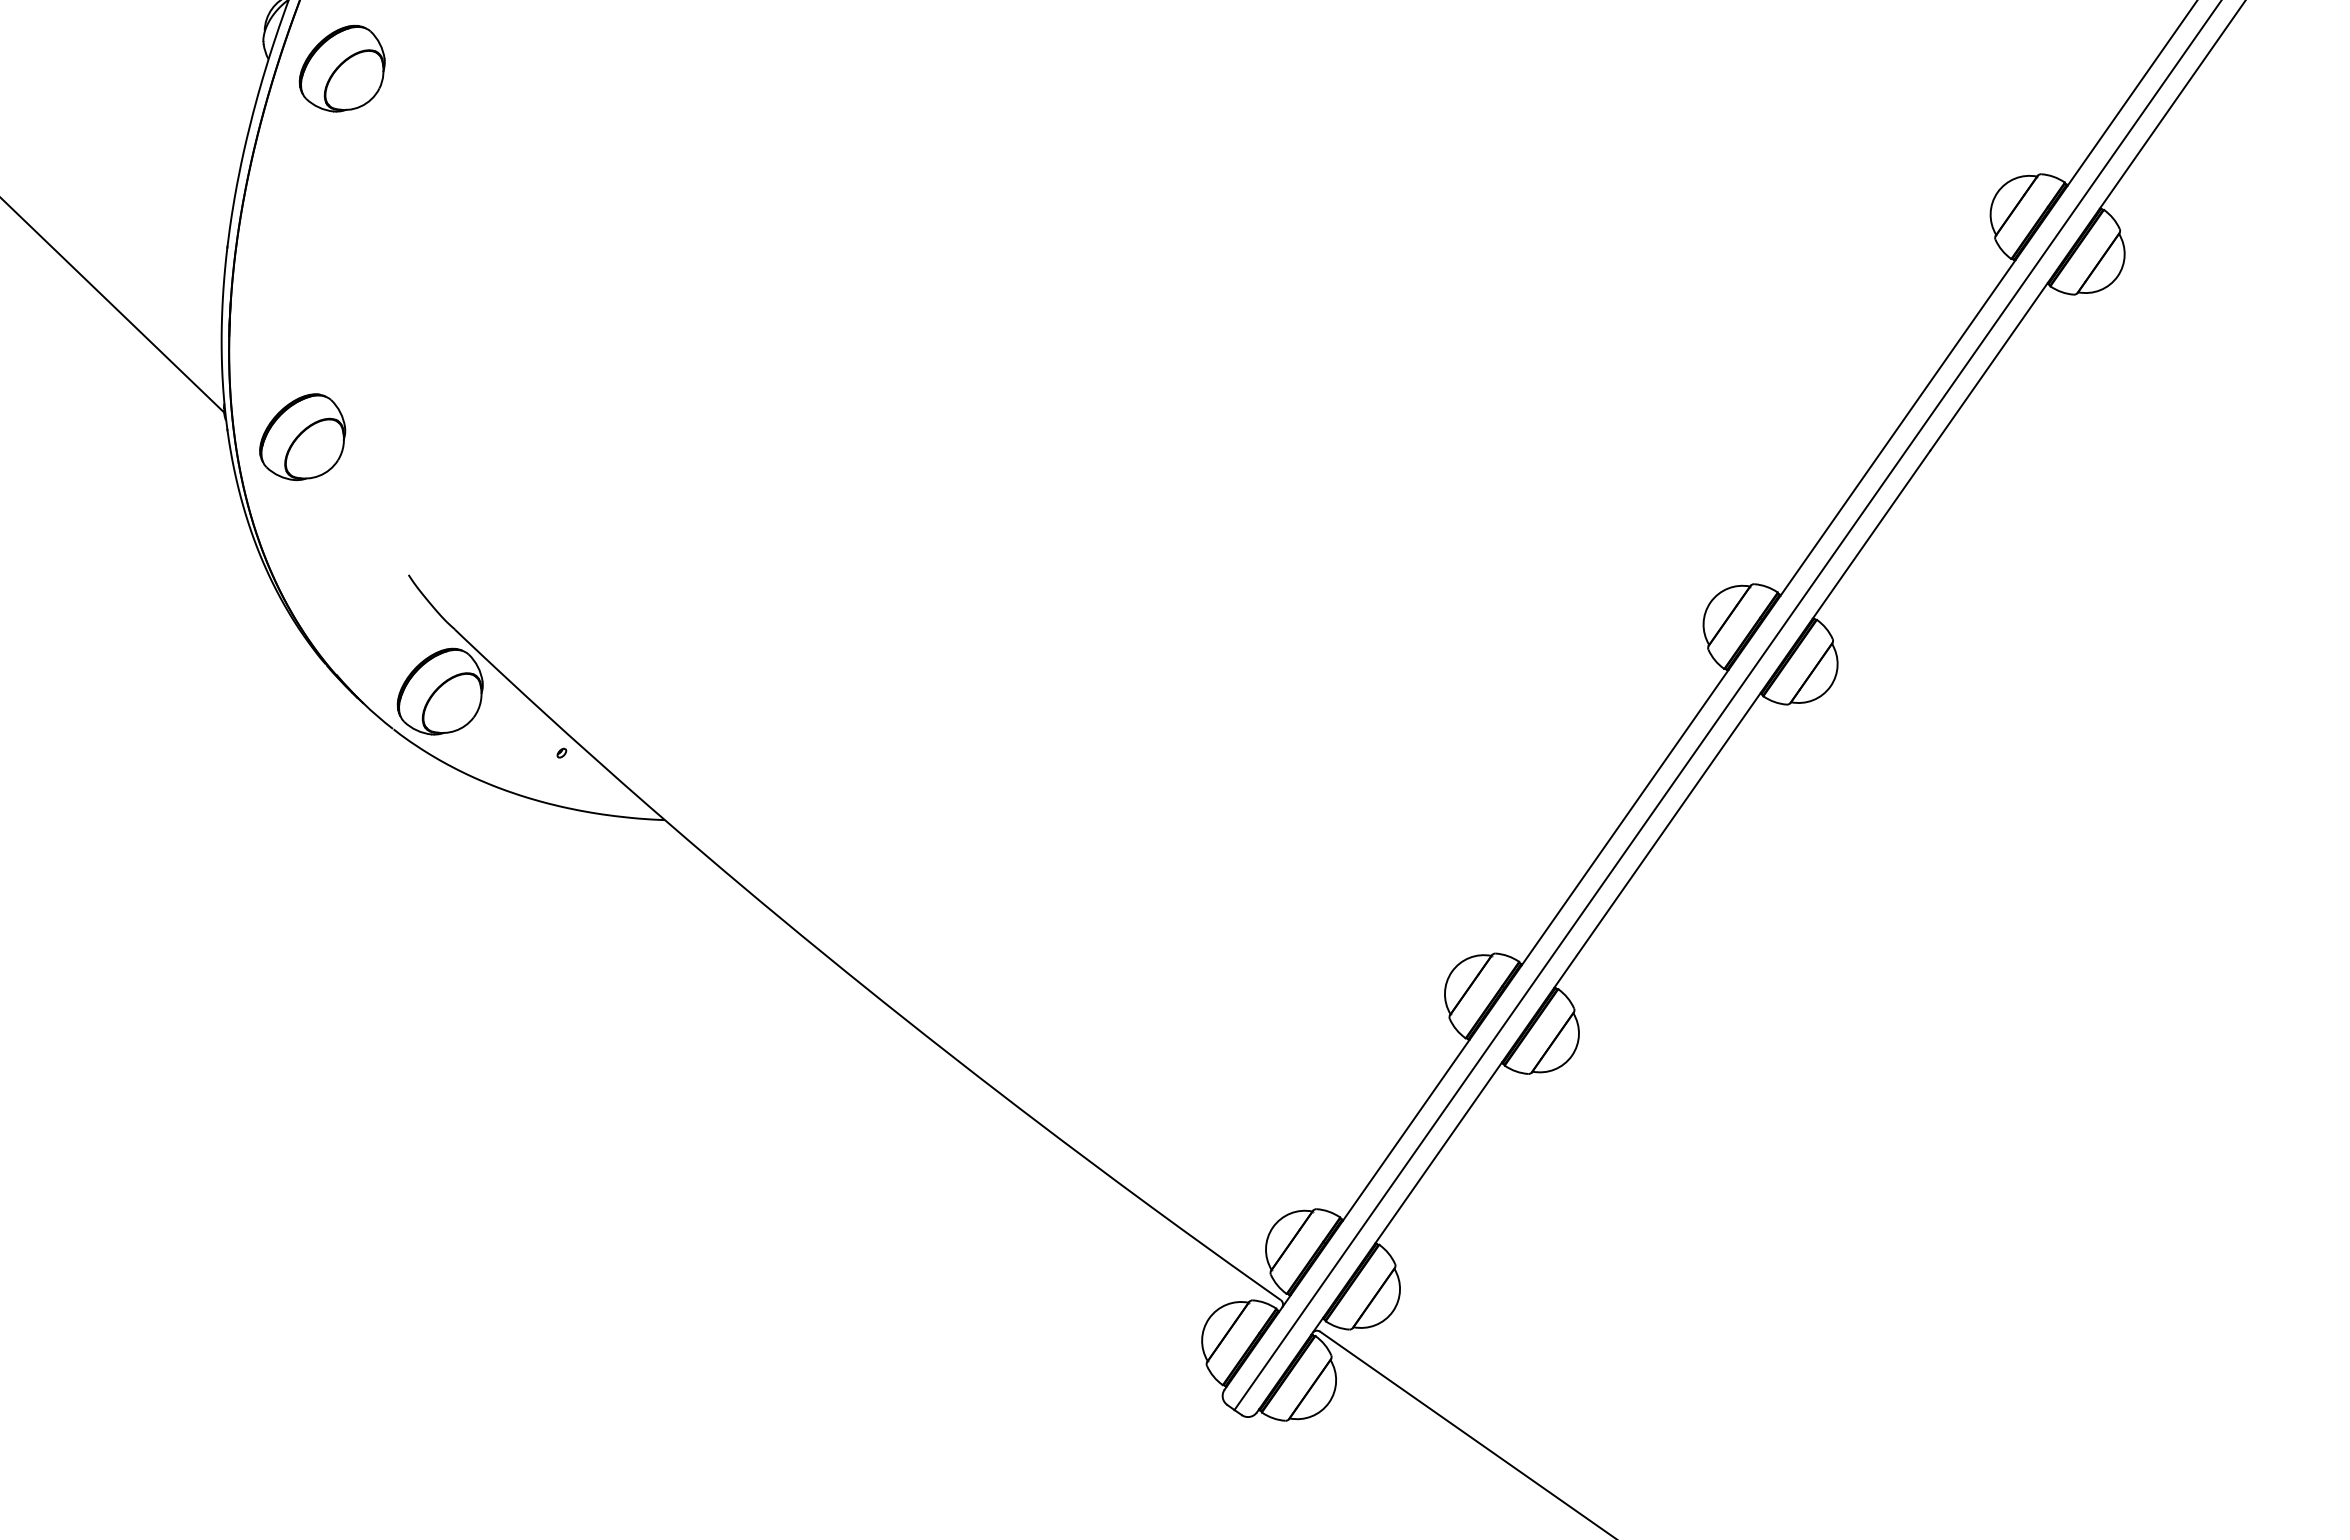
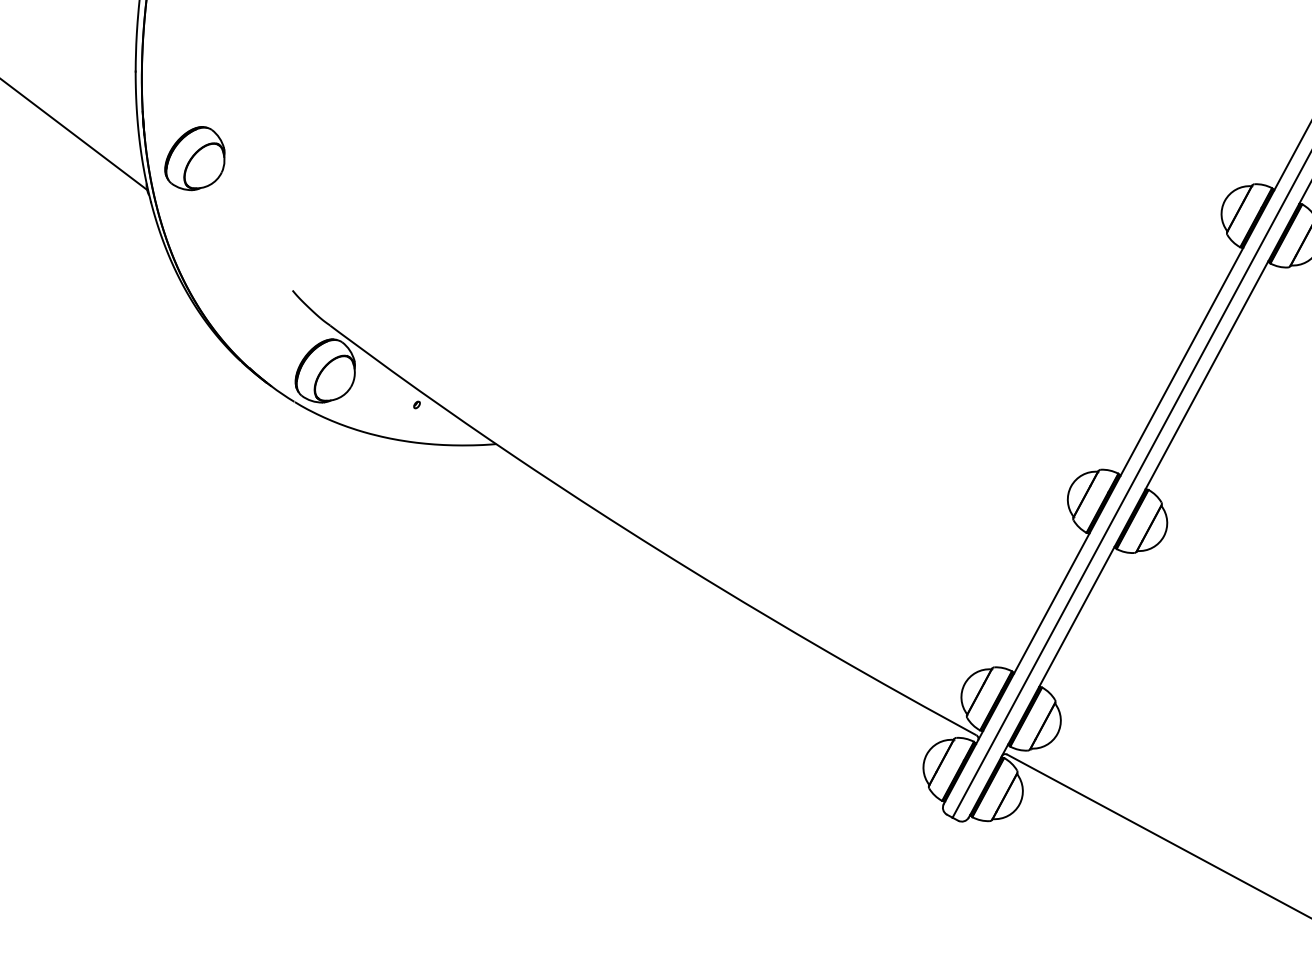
part: (302, 437) -> (194, 159), moved

